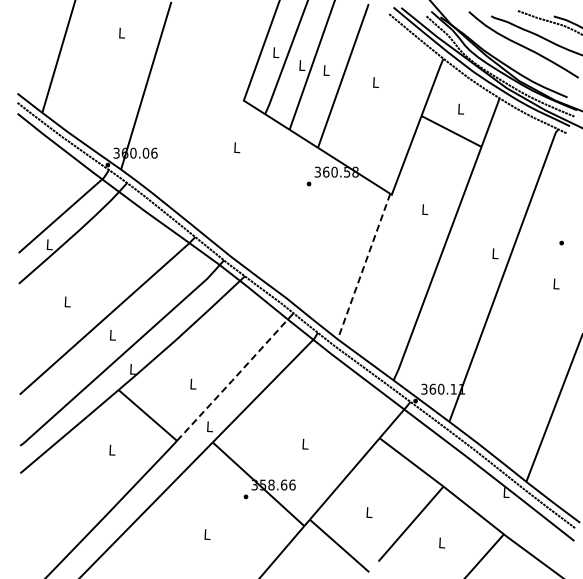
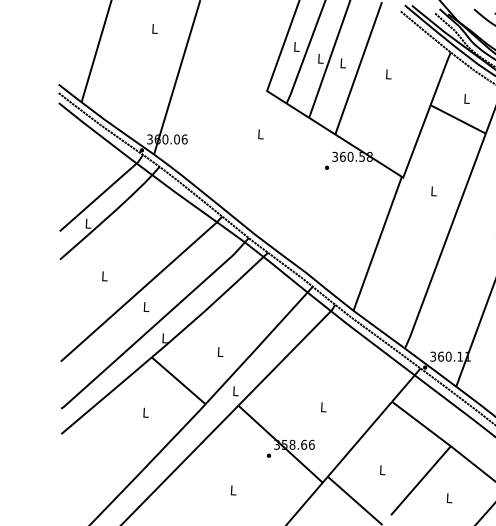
line: (363, 267) -> (377, 244), dashed -> solid
line: (235, 377) -> (259, 345), dashed -> solid

